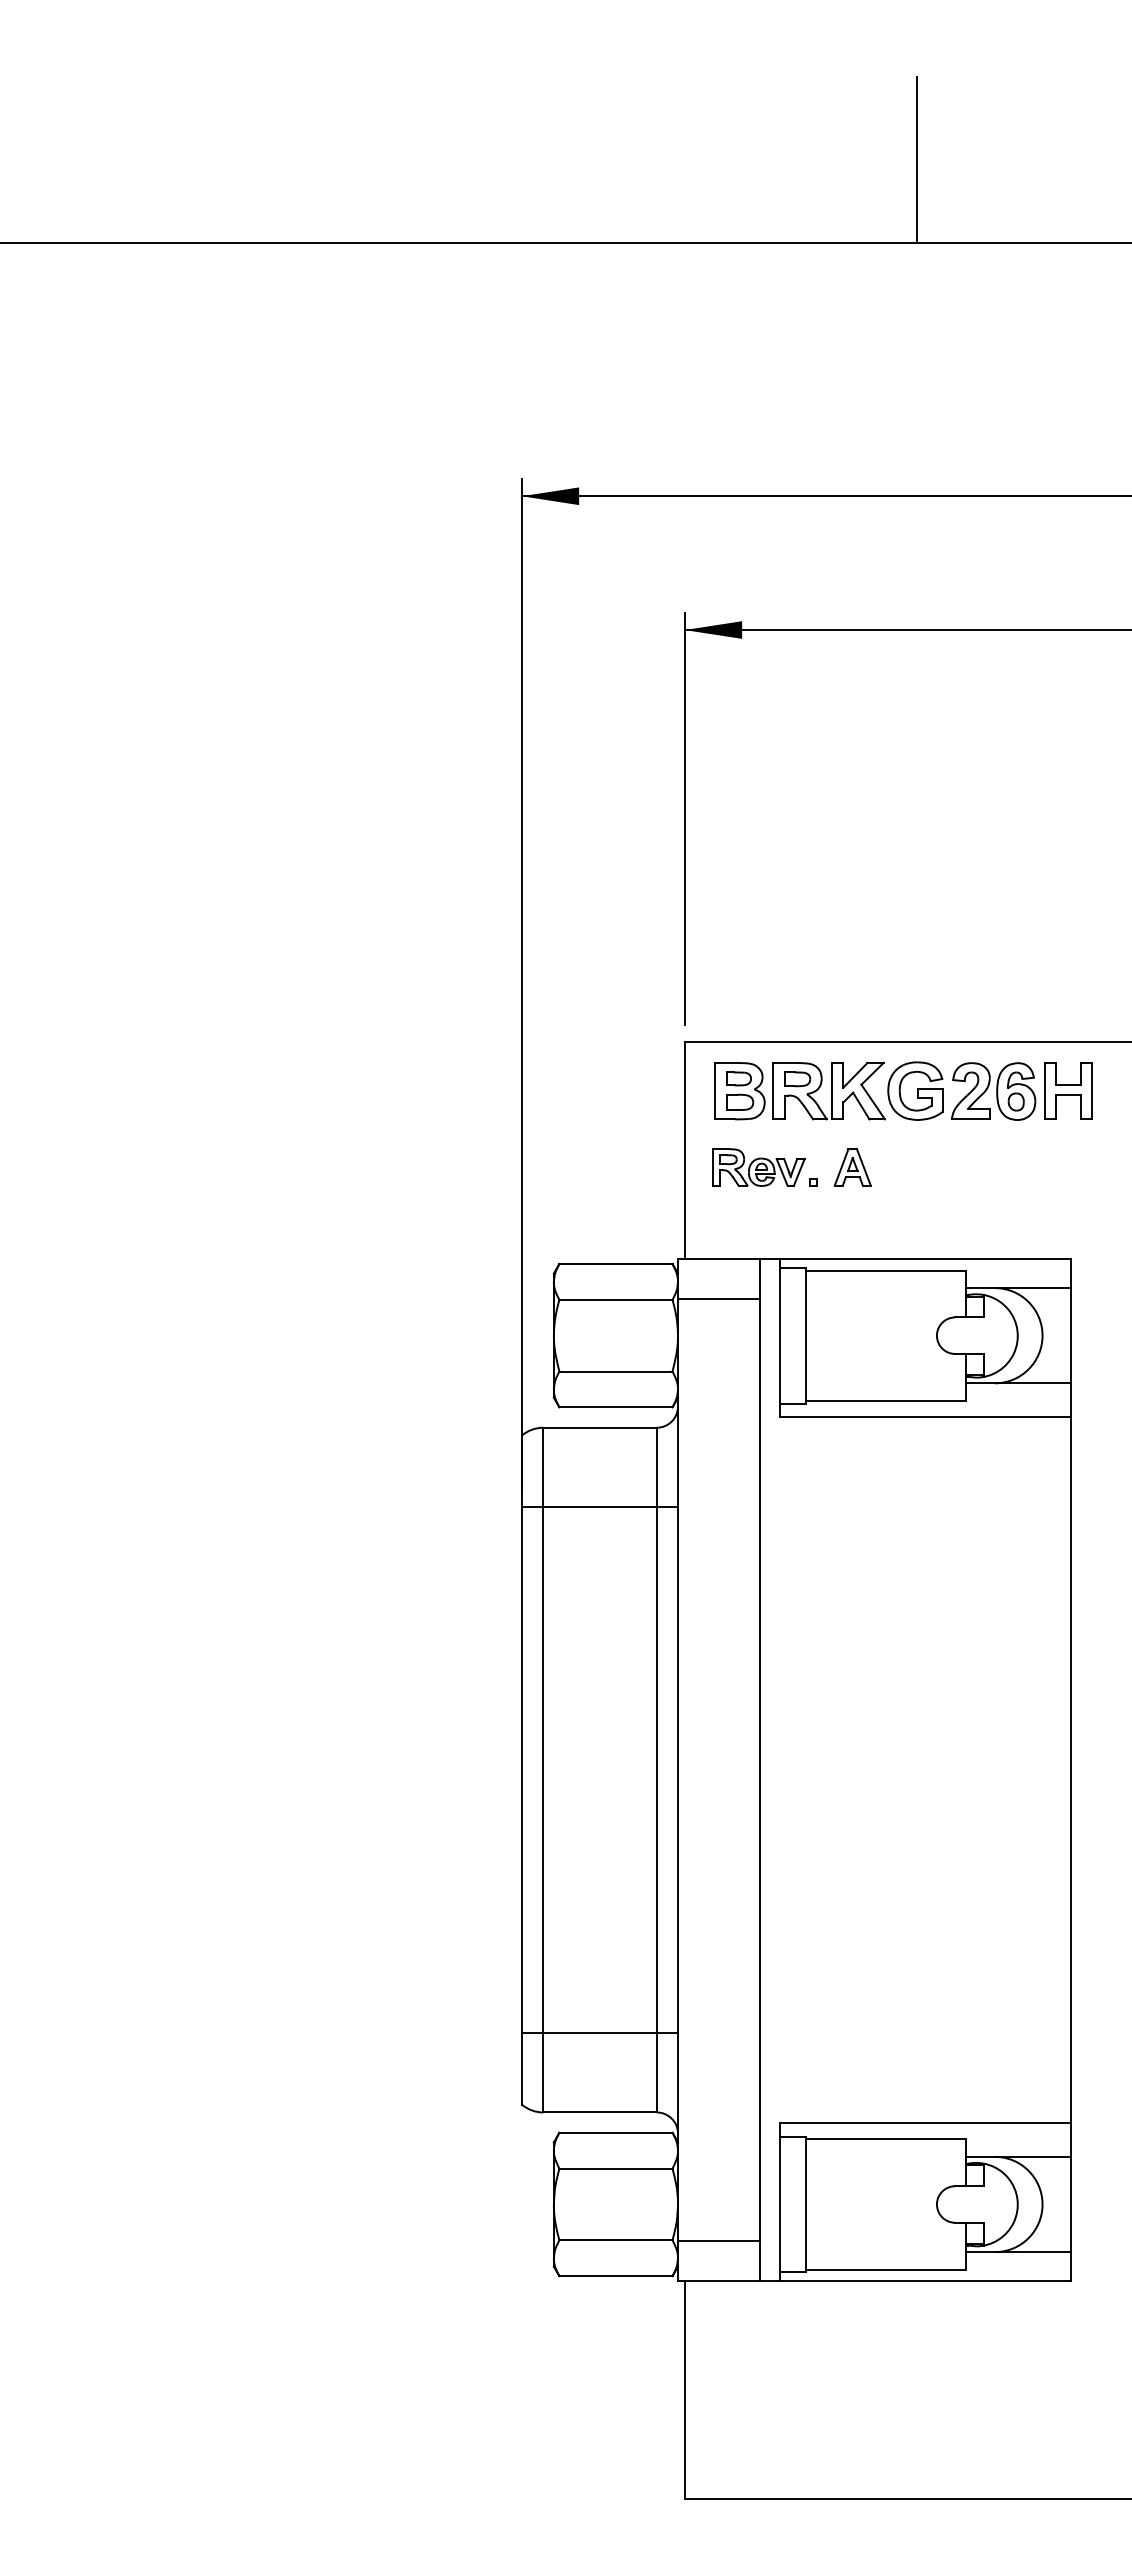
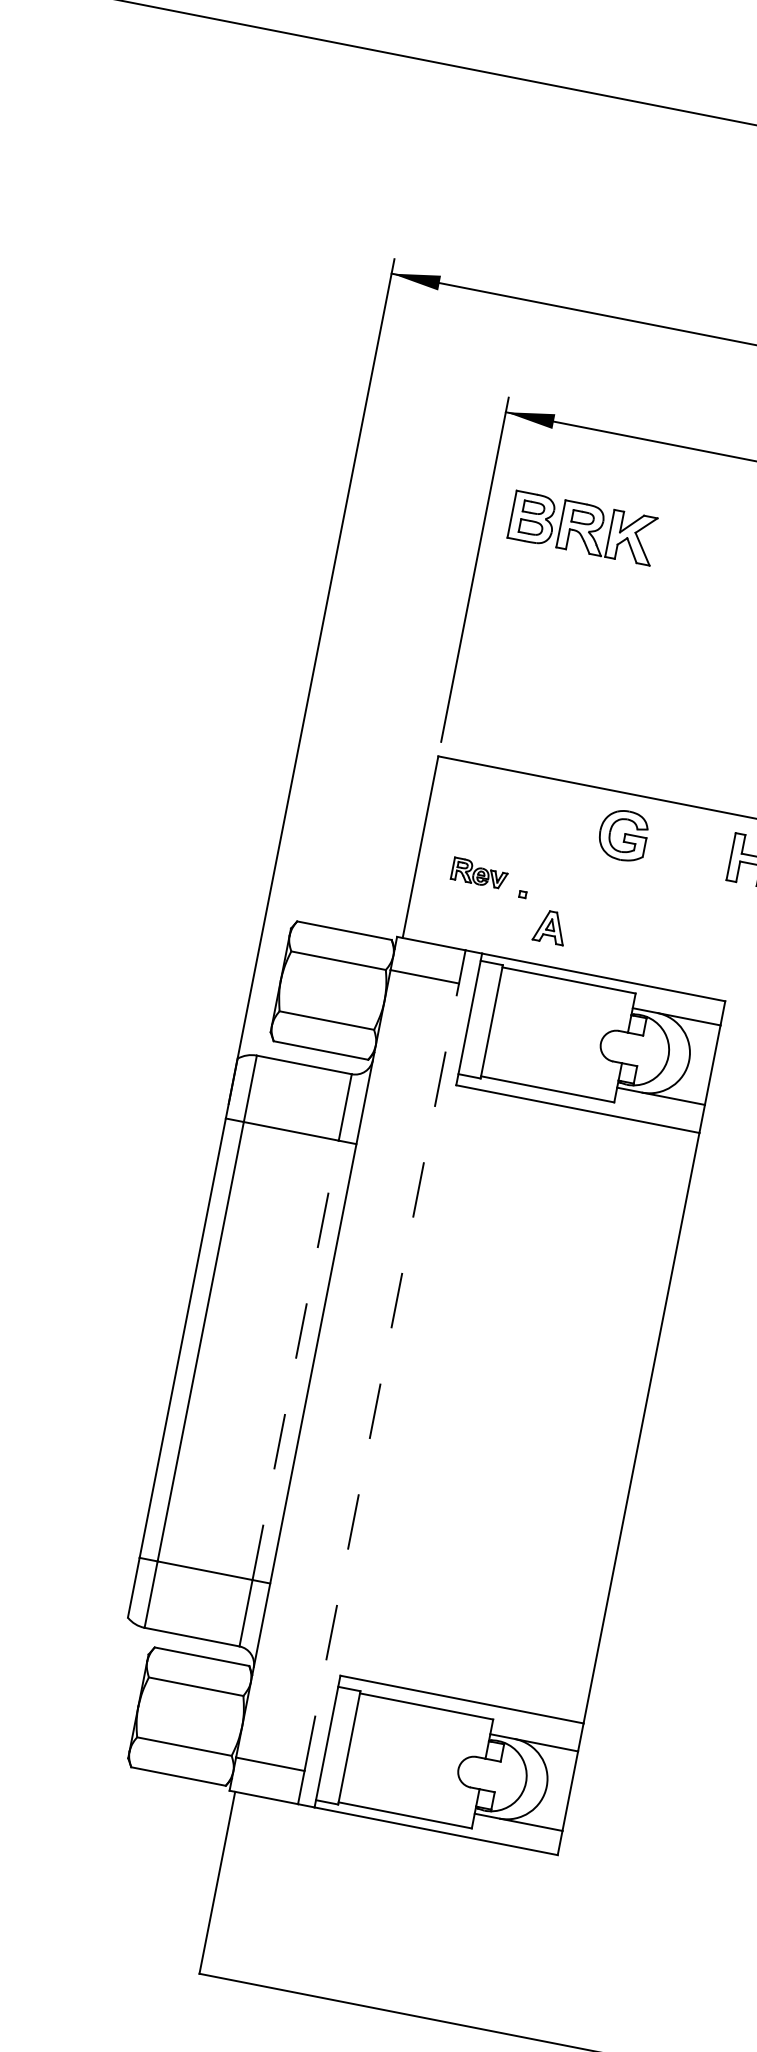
part: (799, 1091) -> (582, 528), moved
part: (993, 1091) -> (688, 848), removed
part: (758, 1167) -> (479, 873), size x0.7
part: (852, 1167) -> (550, 927), moved
line: (759, 1769) -> (381, 1376), solid -> dashed
line: (656, 1770) -> (295, 1360), solid -> dashed

